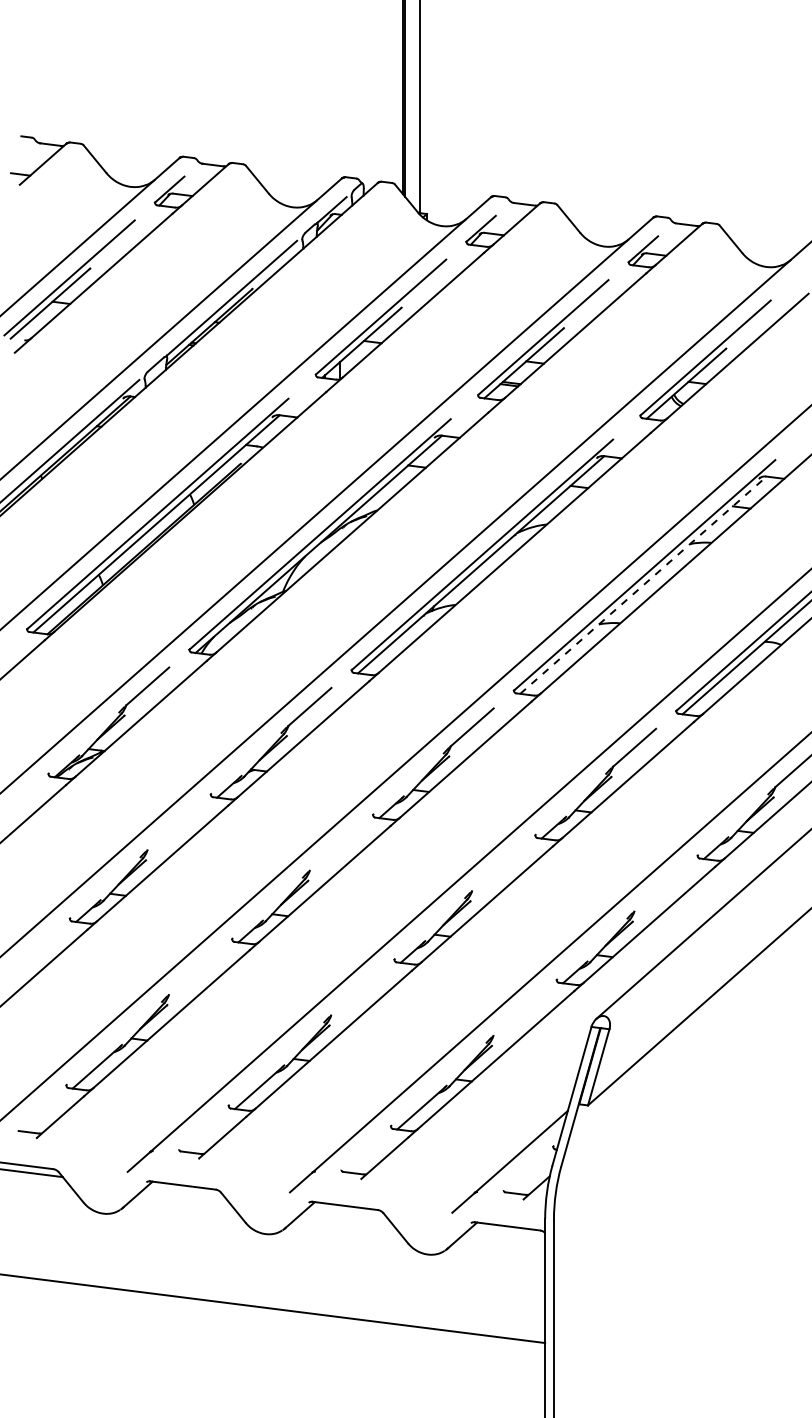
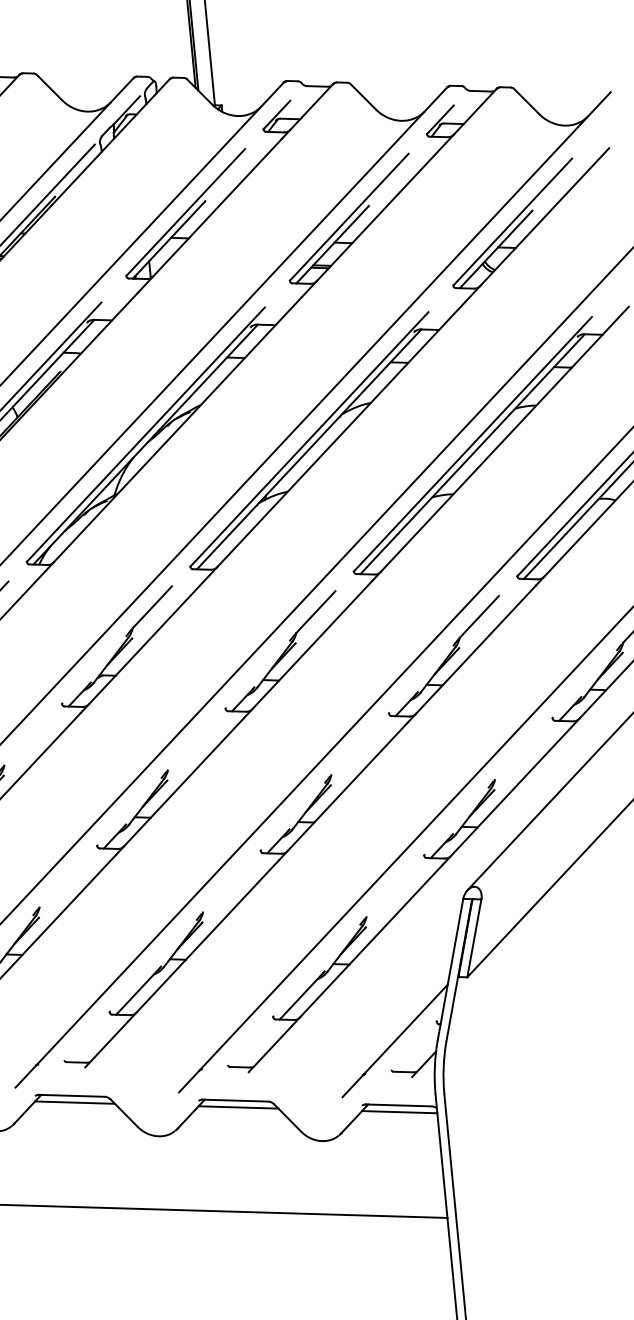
line: (643, 584) -> (472, 453), dashed -> solid
line: (185, 1192) -> (75, 1102), added
line: (347, 1213) -> (238, 1107), added
line: (507, 1232) -> (399, 1111), added

